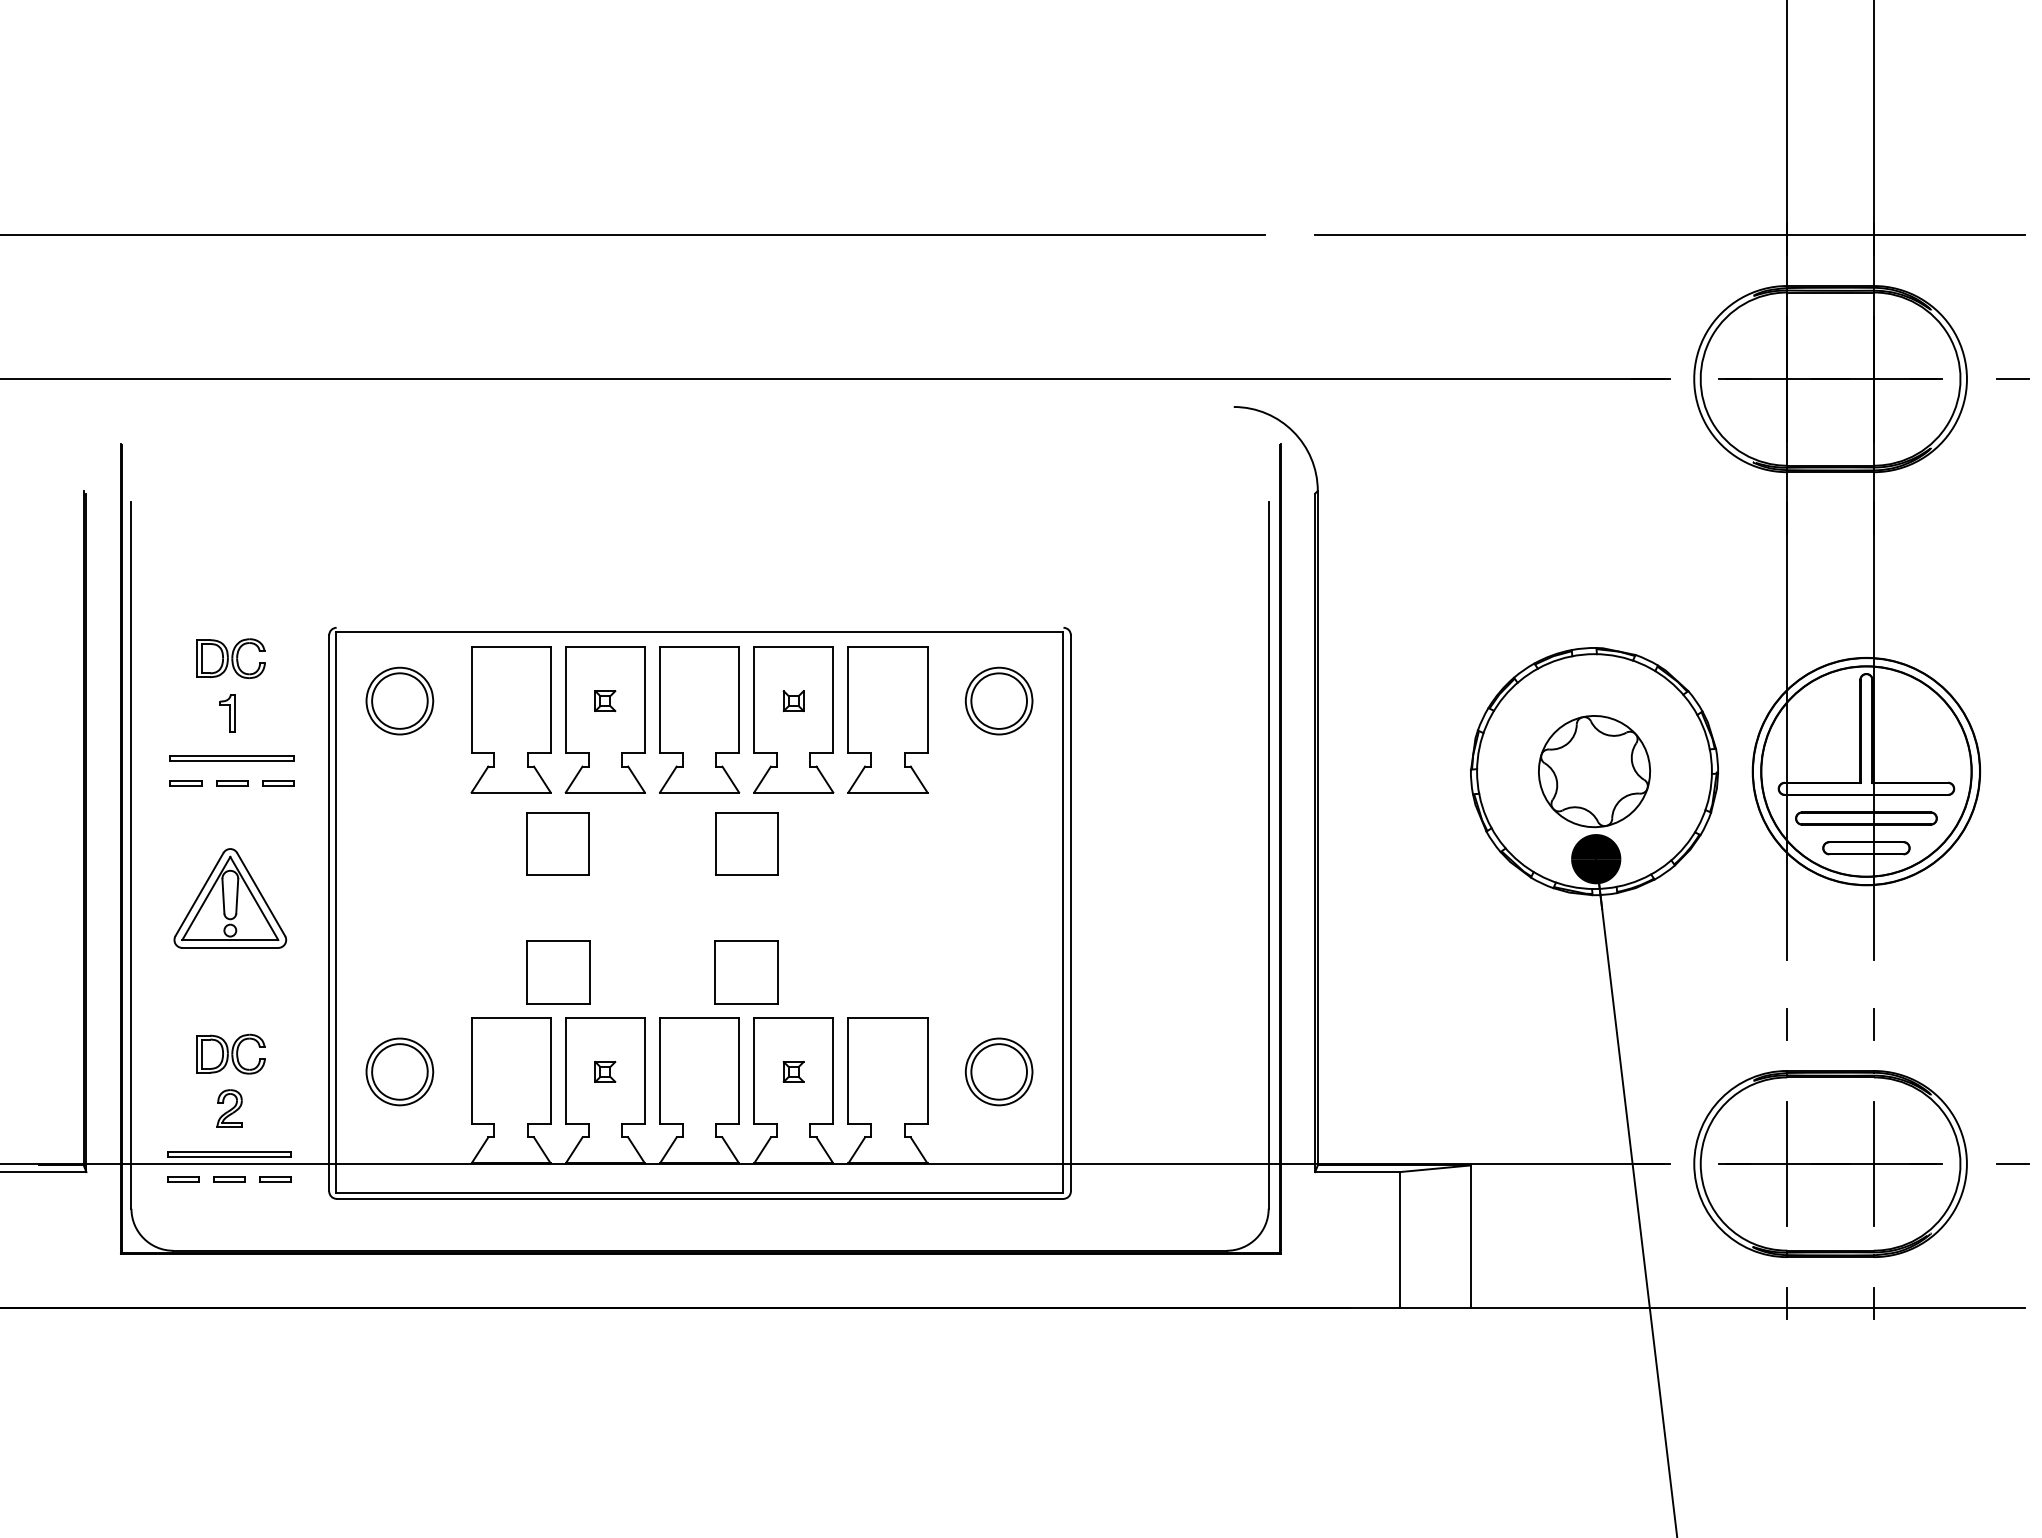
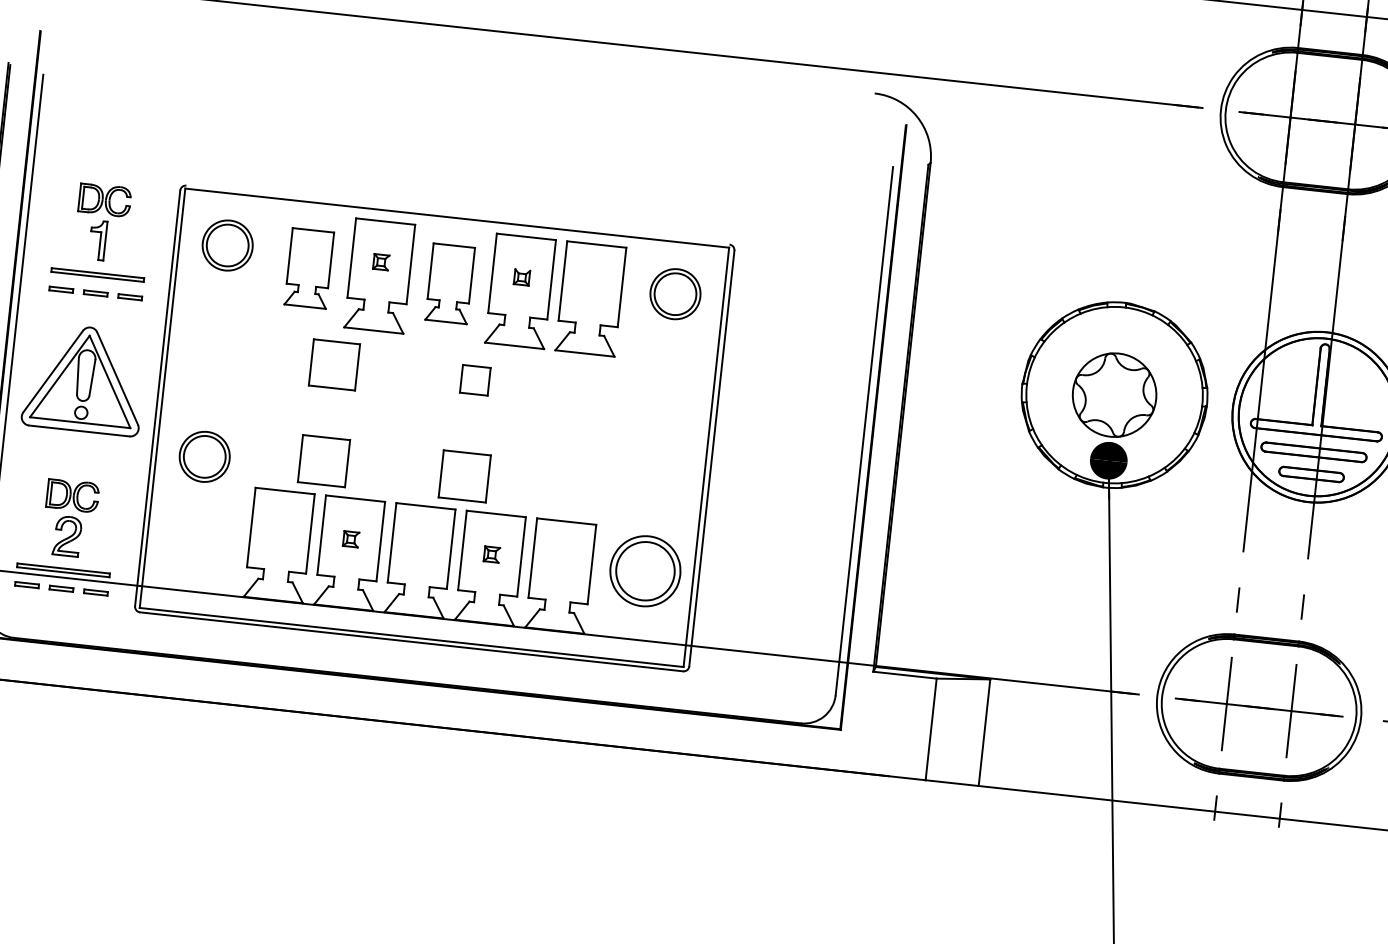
part: (227, 713) -> (97, 240), size x1.4
part: (510, 719) -> (308, 268), size x0.7
part: (699, 719) -> (450, 283), size x0.7
part: (746, 843) -> (475, 380), size x0.6
part: (230, 898) -> (85, 379), size x1.4
part: (399, 1071) -> (204, 456), moved
part: (998, 1071) -> (644, 570), size x1.4
part: (229, 1108) -> (67, 536), size x1.4

